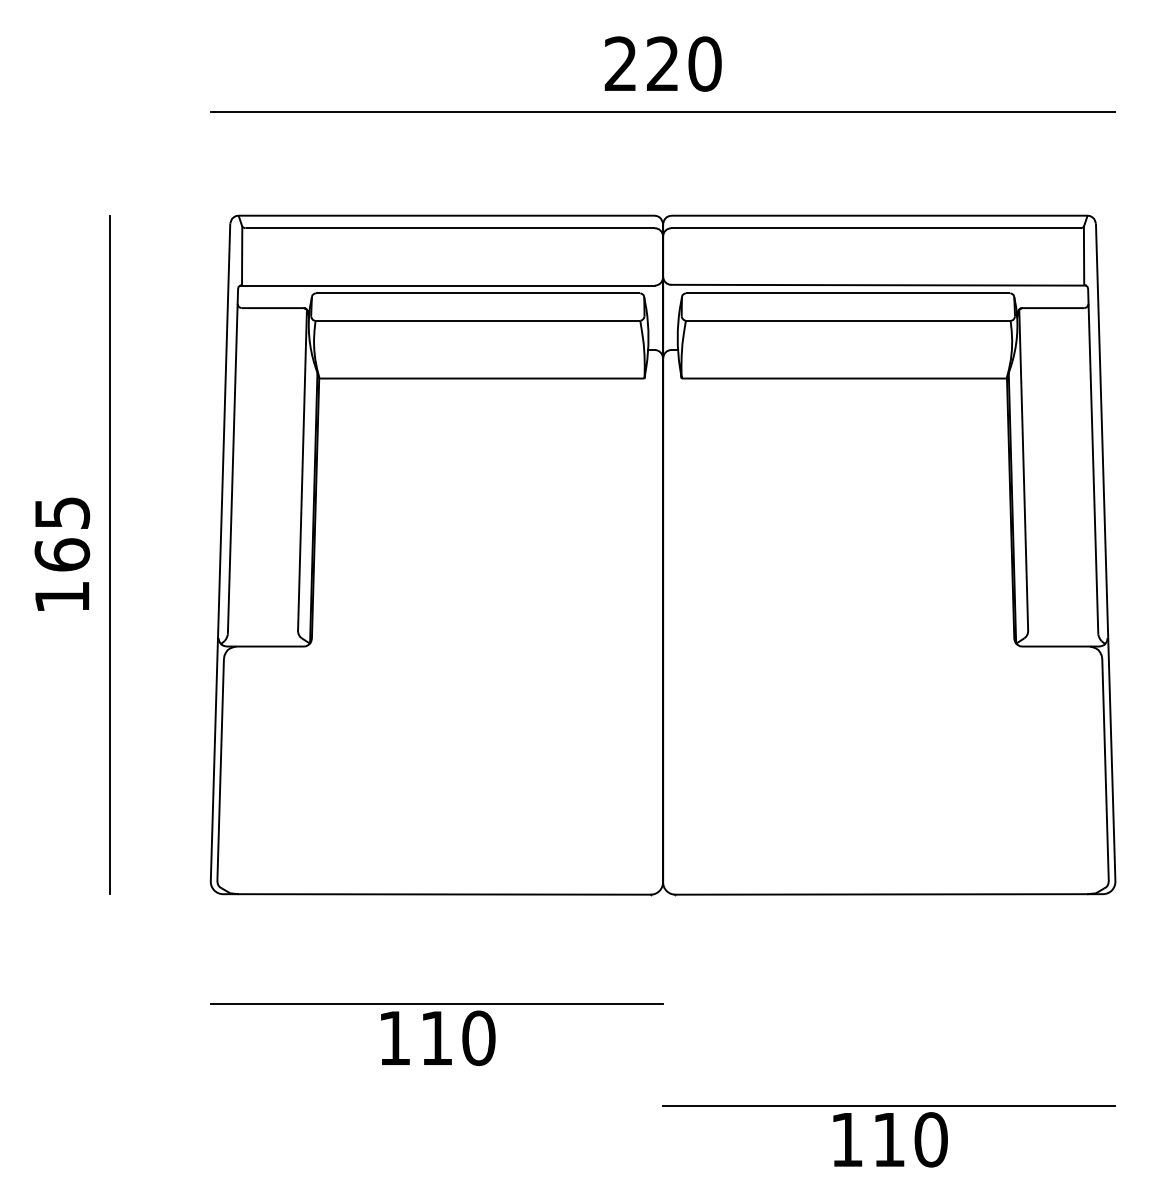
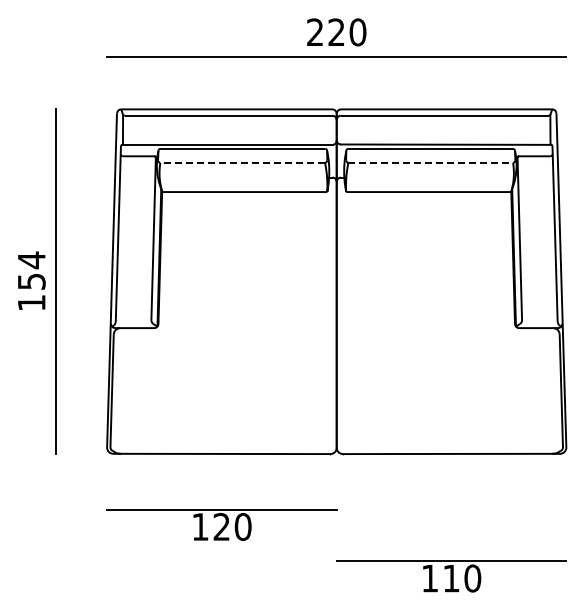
line: (477, 320) -> (242, 162), solid -> dashed
line: (847, 320) -> (430, 162), solid -> dashed
text: (61, 533) -> (31, 270), 165 -> 154
text: (436, 1037) -> (221, 526), 110 -> 120

